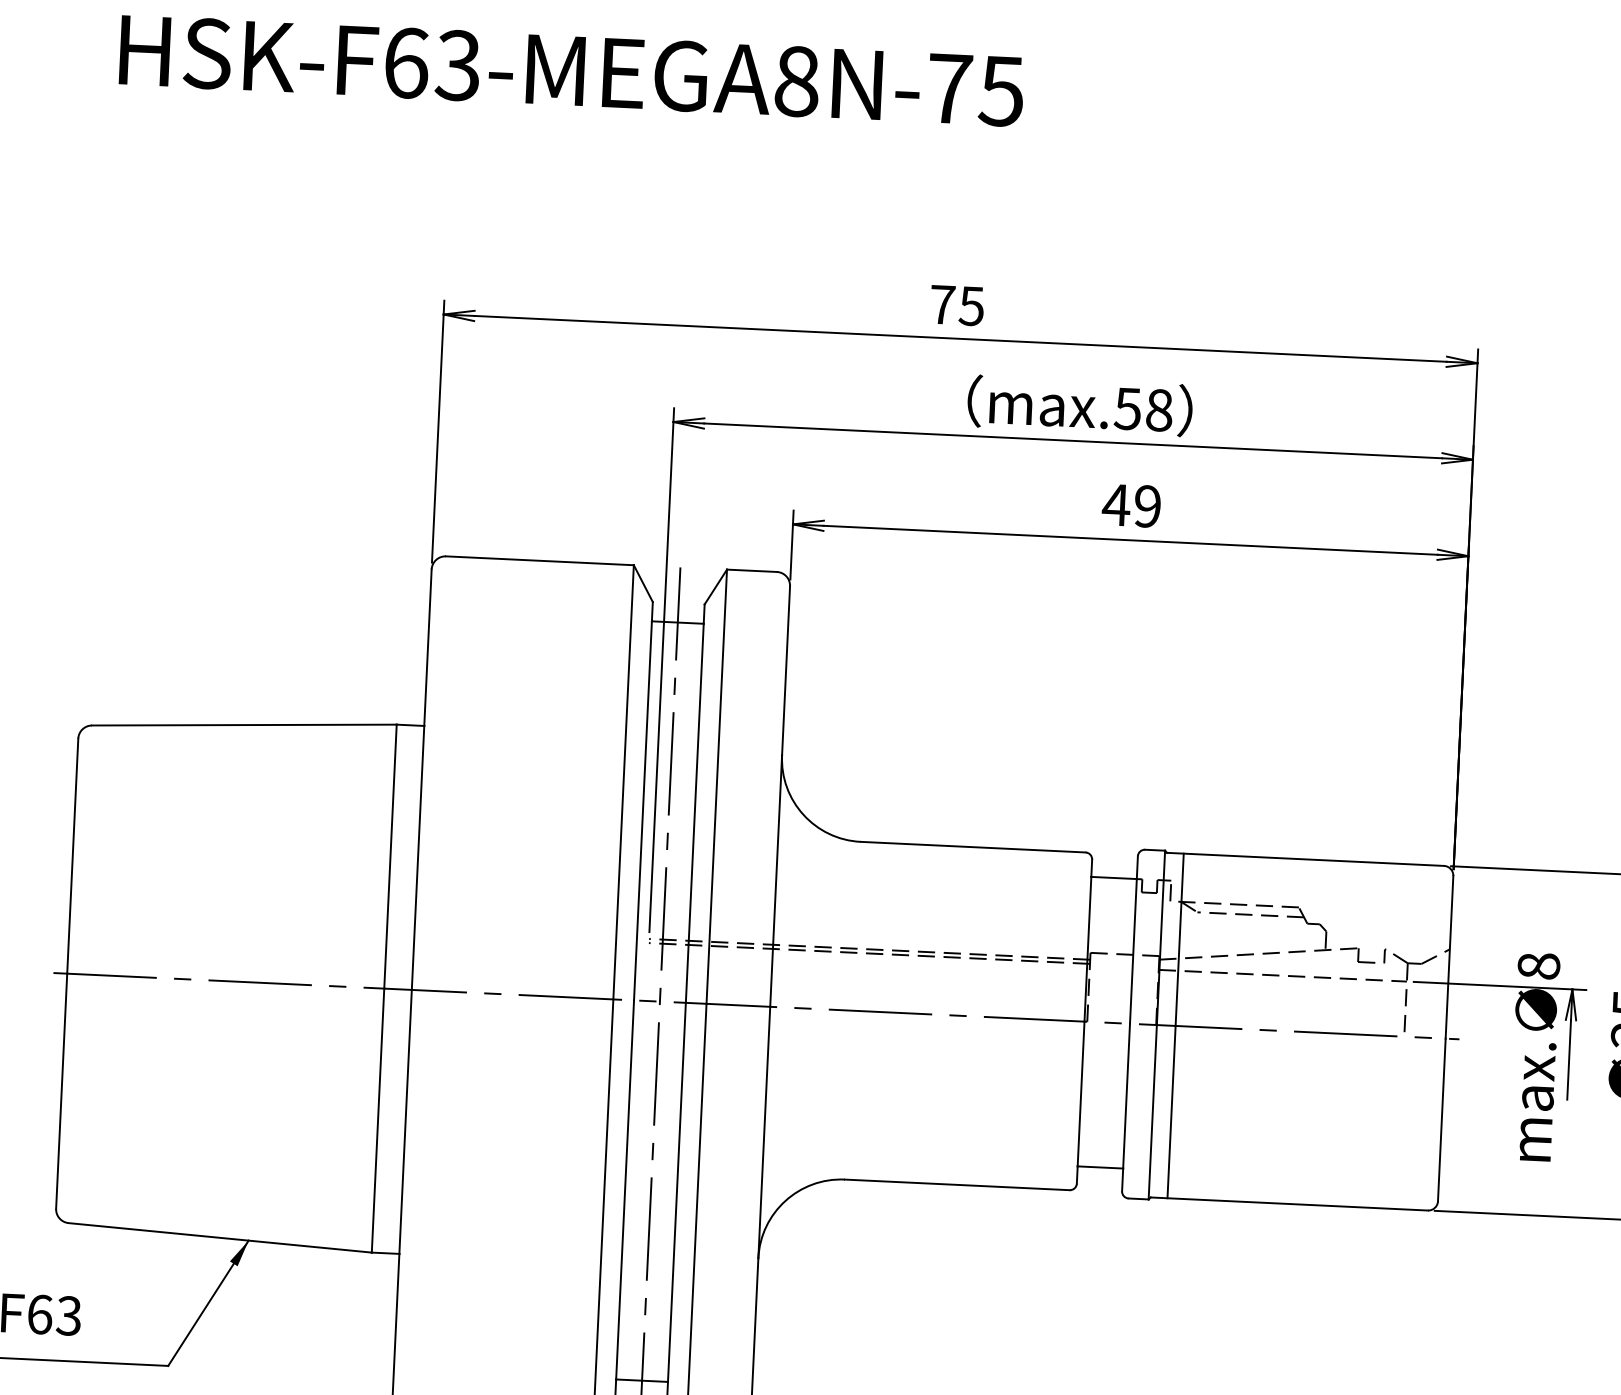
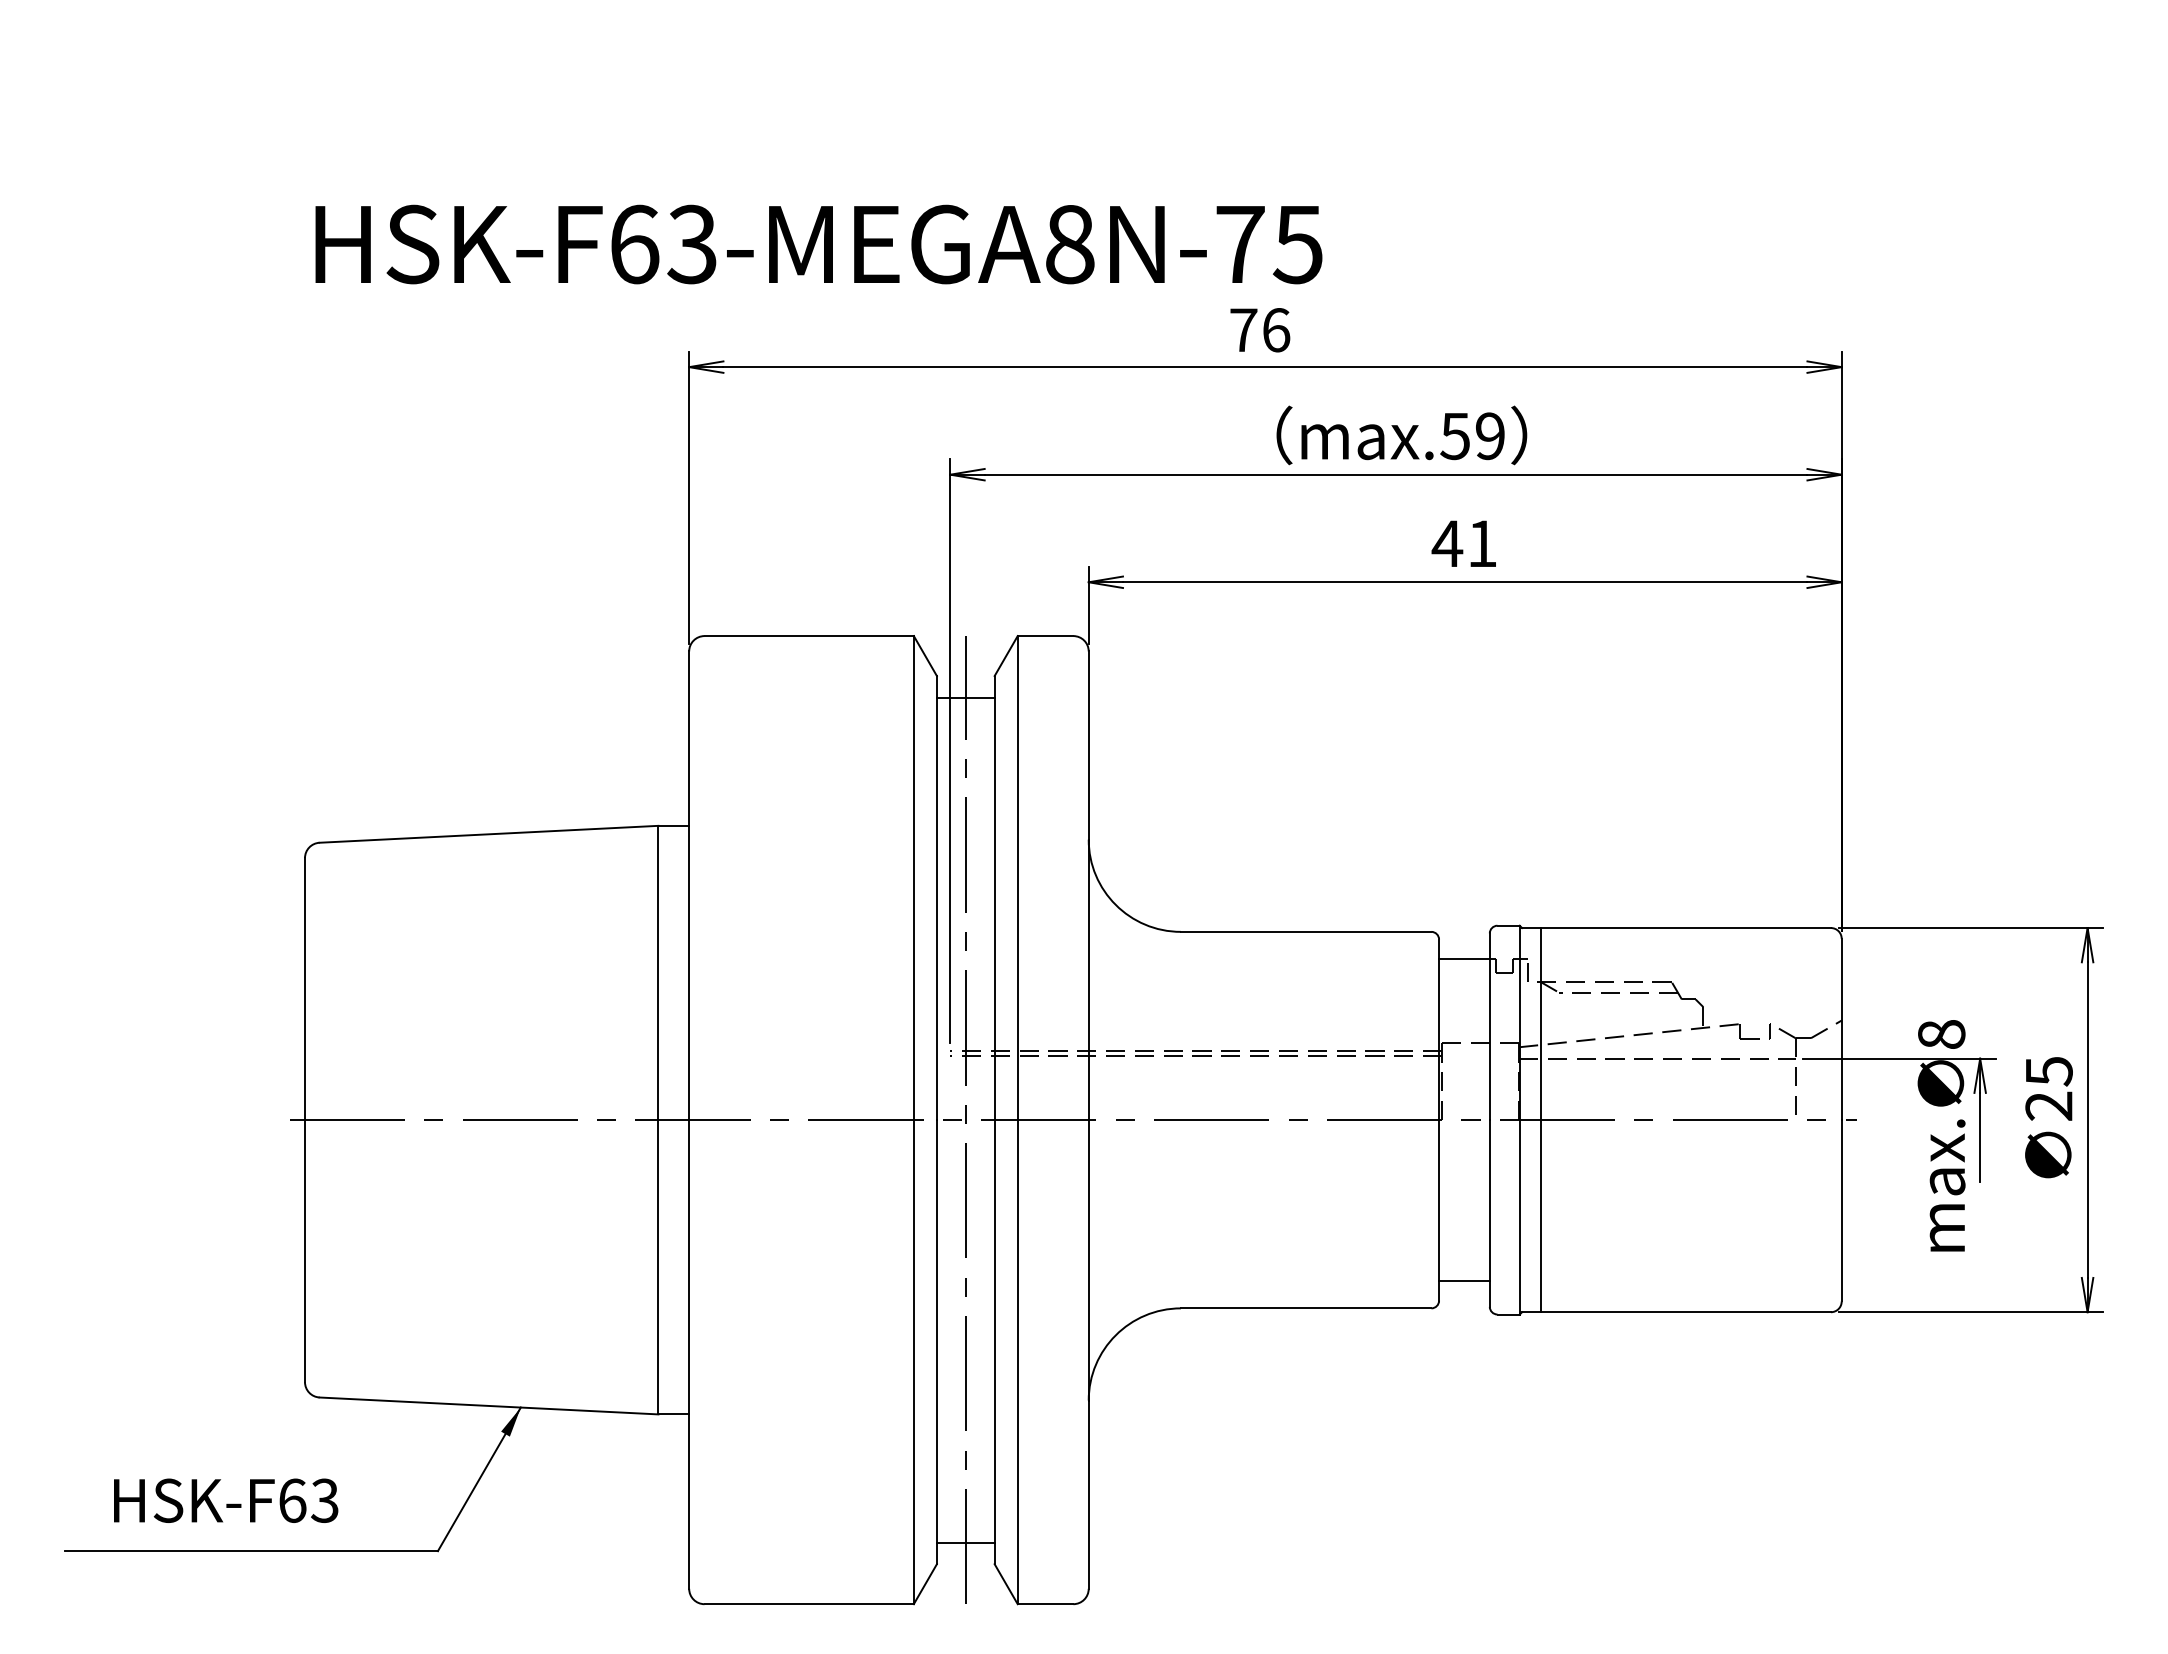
text: (571, 70) -> (818, 244), moved
text: (972, 306) -> (1276, 330), 75 -> 76
text: (1159, 410) -> (1490, 436), max.58 -> max.59
text: (1147, 506) -> (1482, 543), 49 -> 41

